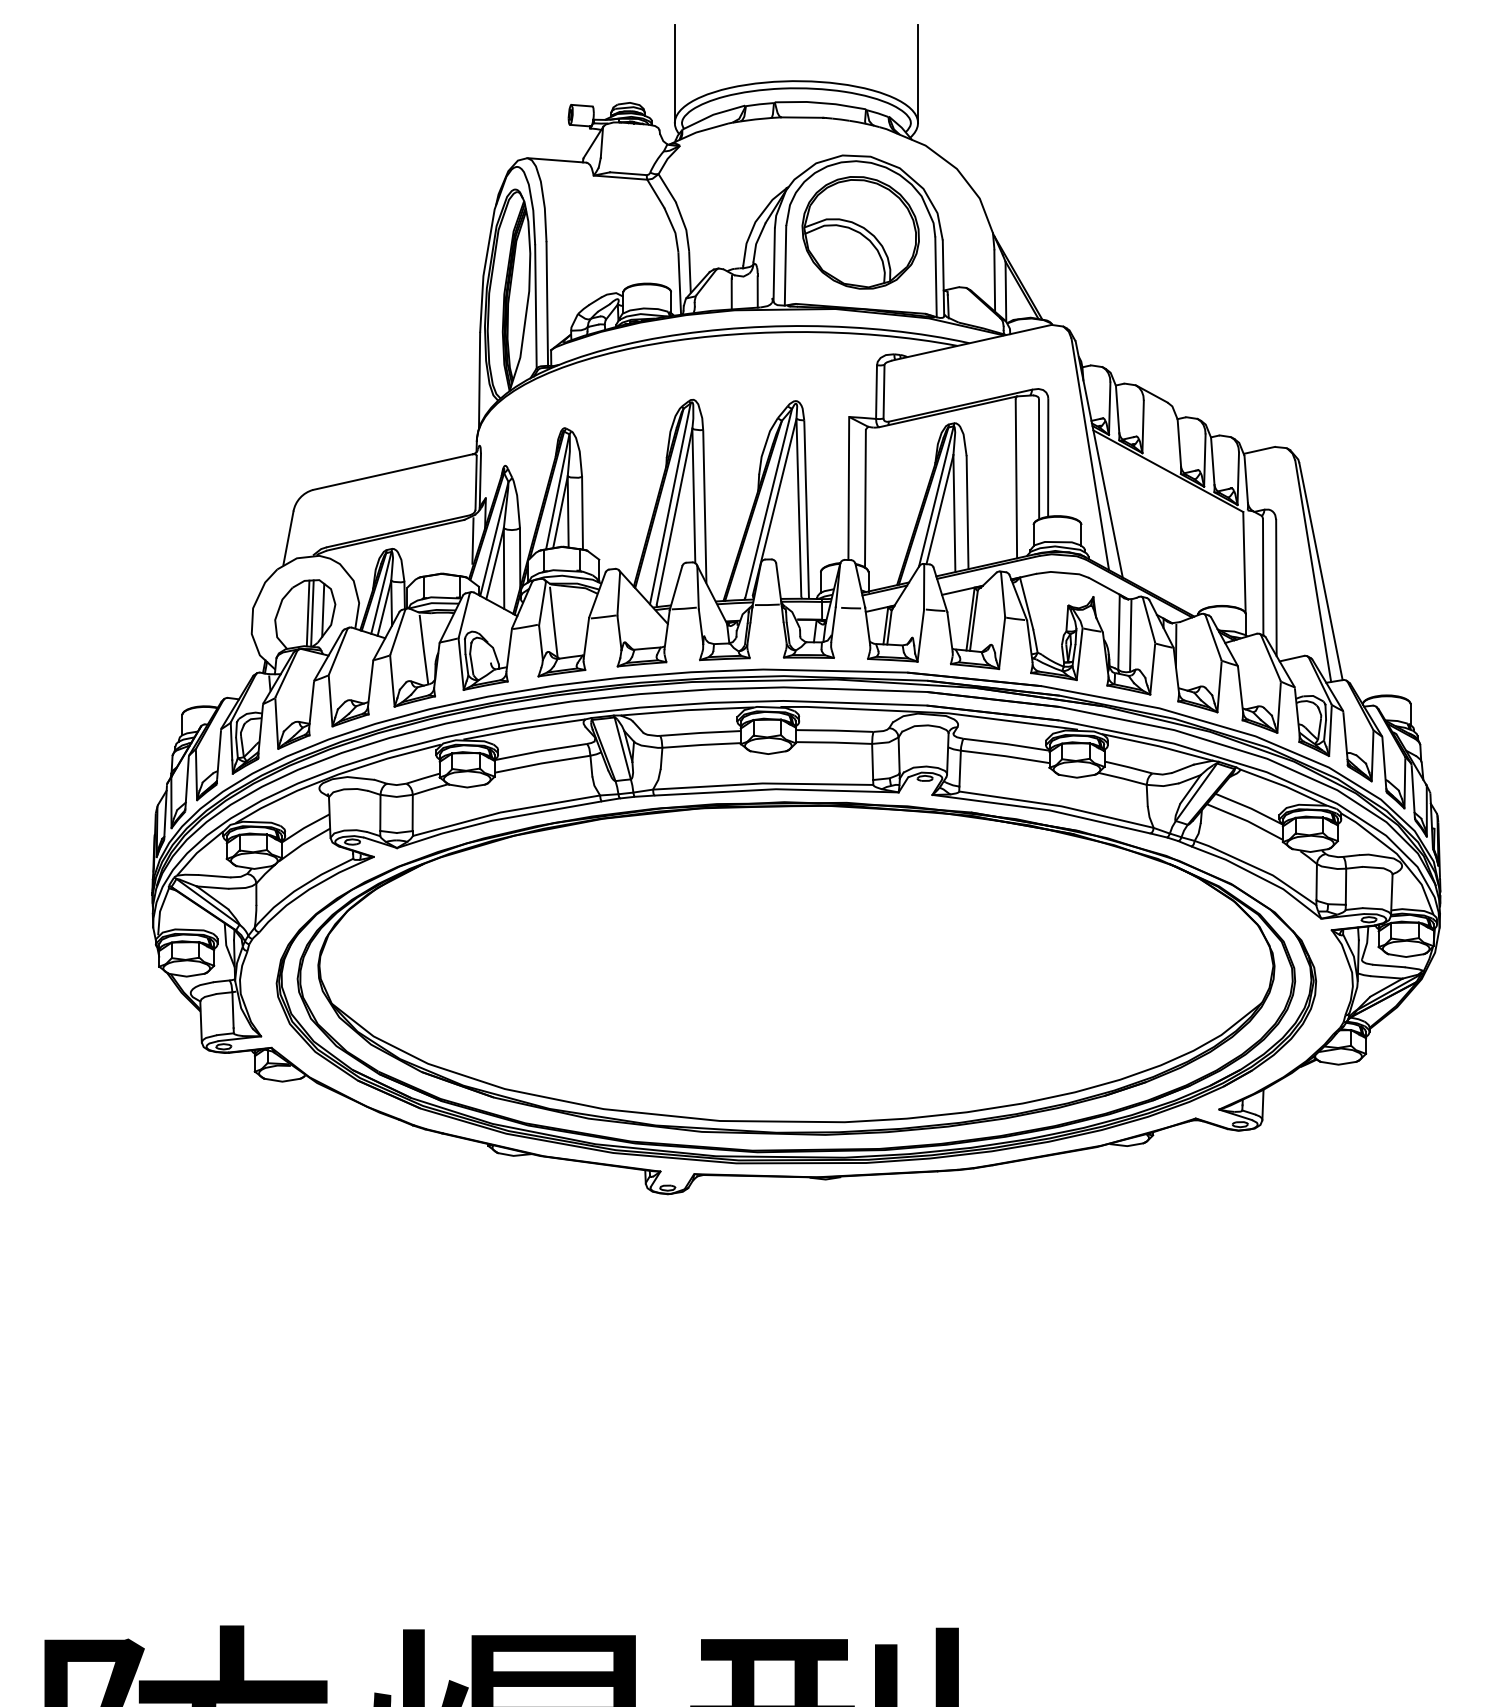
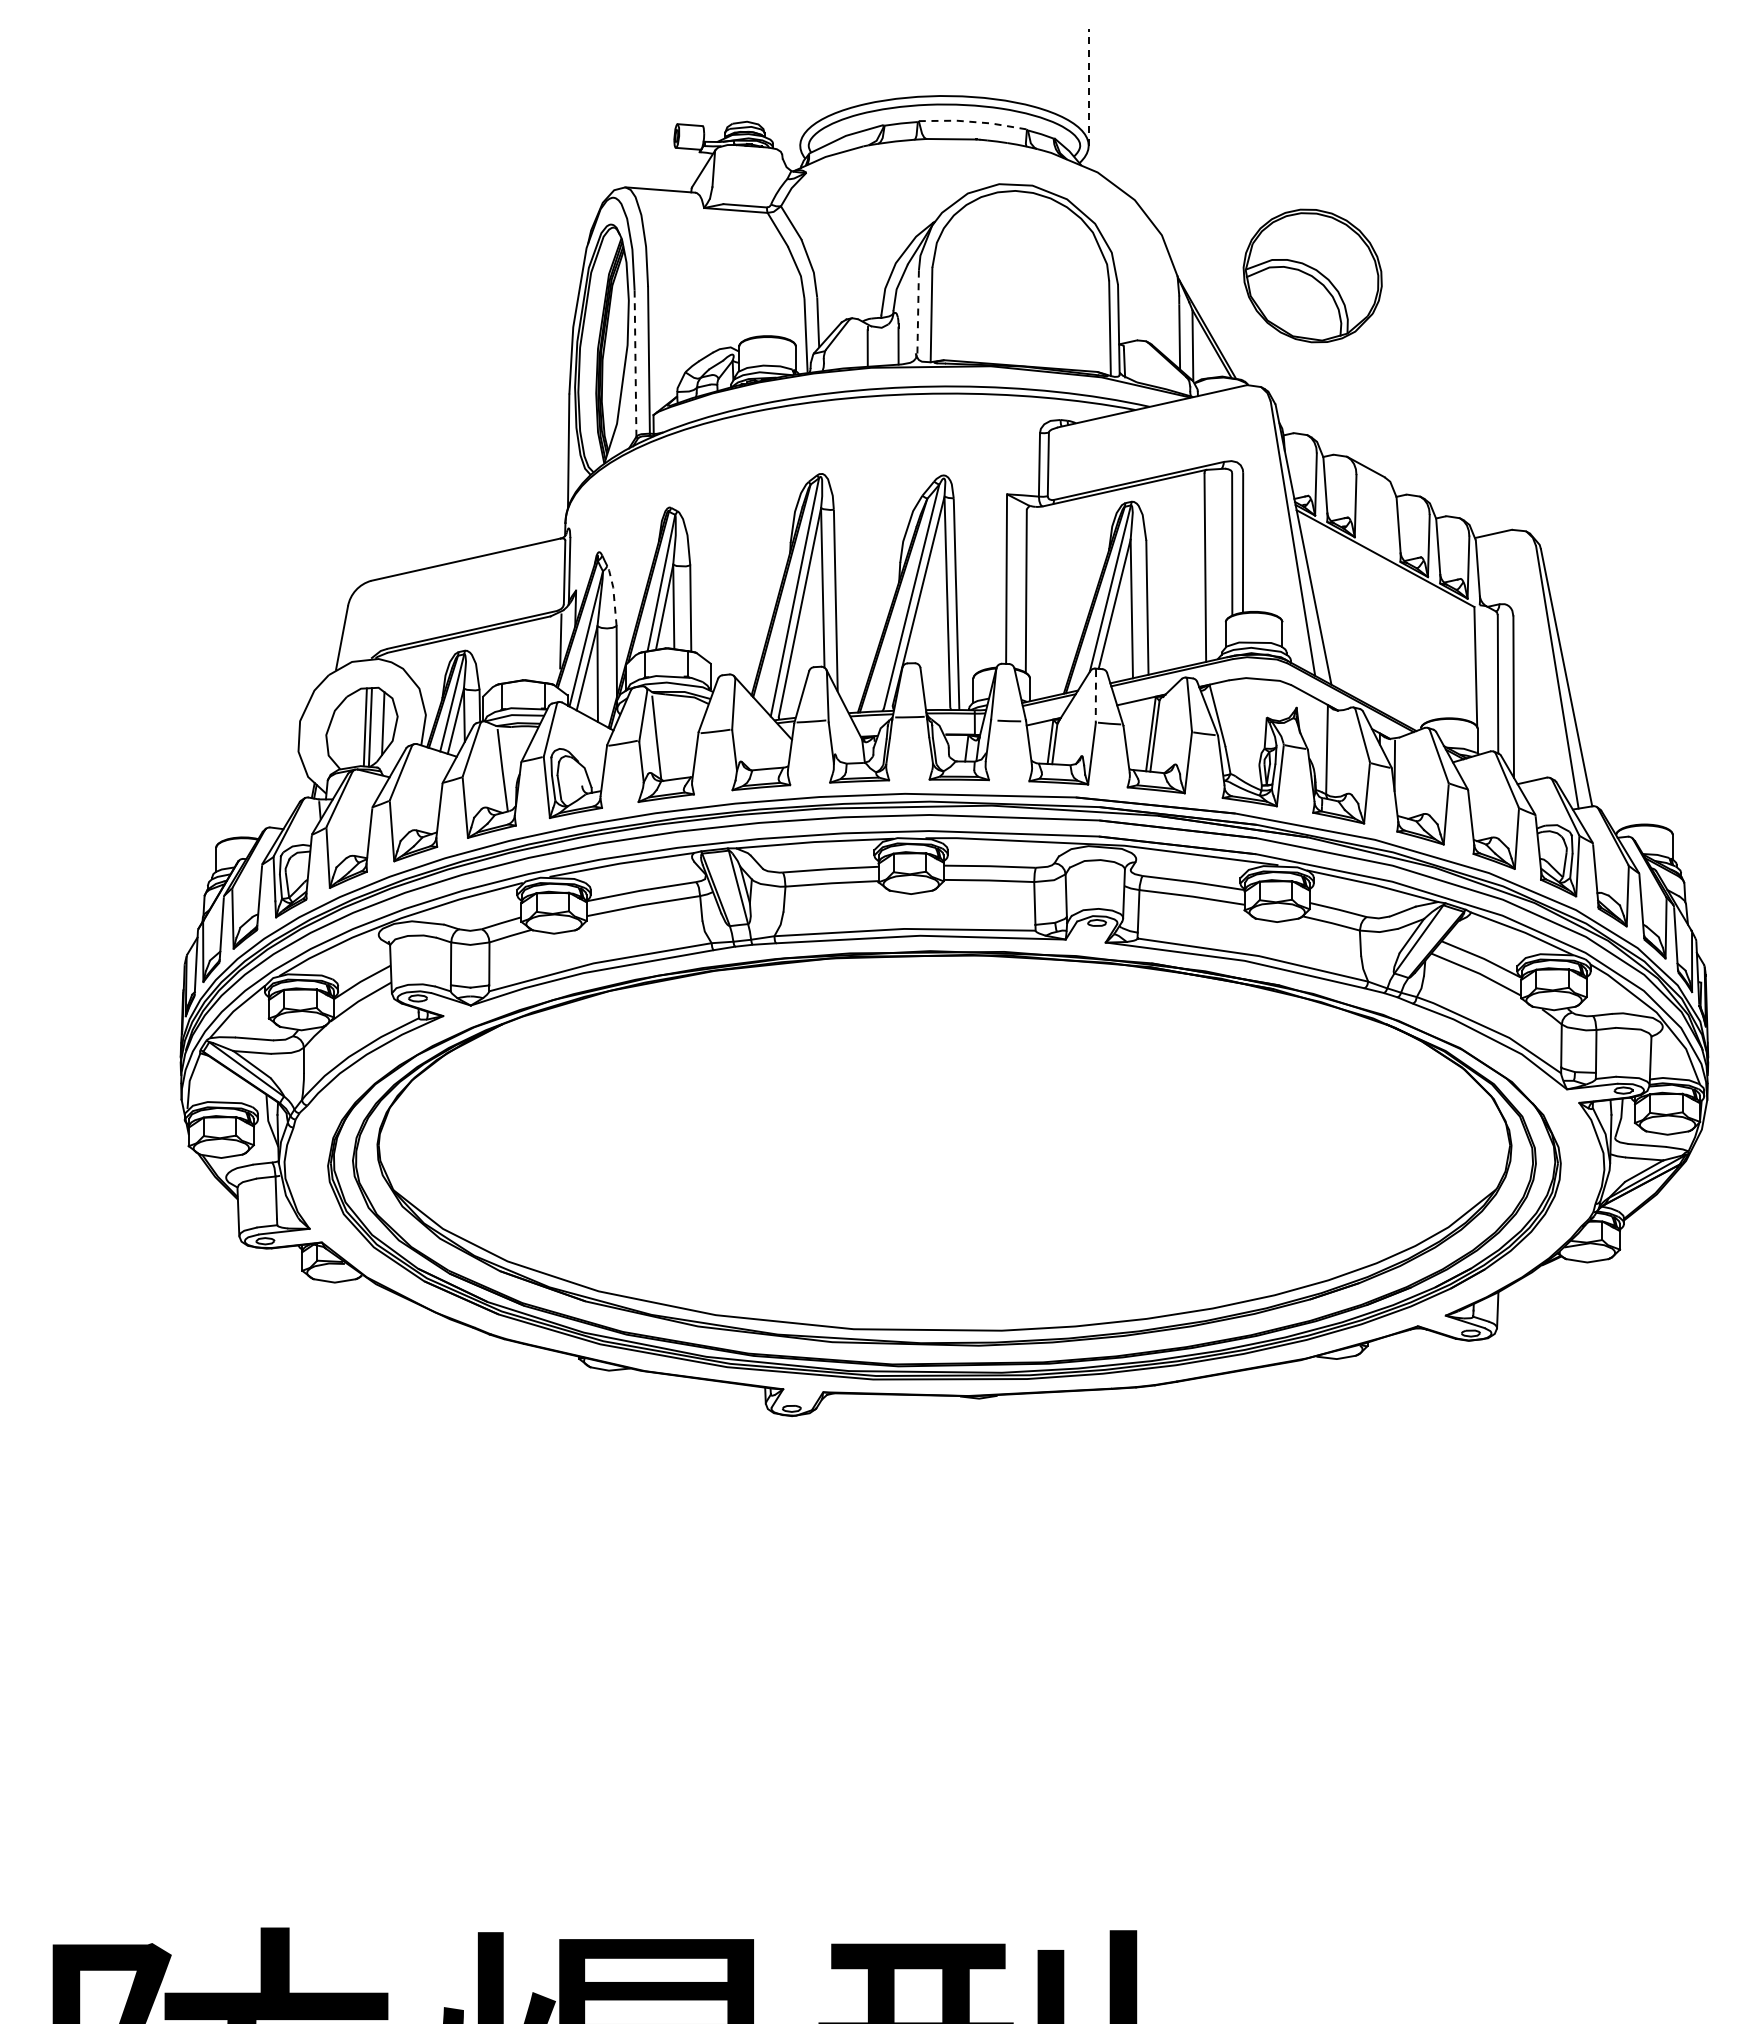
line: (675, 73) -> (800, 87), removed
line: (917, 73) -> (1088, 86), solid -> dashed
line: (820, 103) -> (973, 122), solid -> dashed
part: (860, 232) -> (1312, 275), moved
line: (774, 265) -> (918, 314), solid -> dashed
line: (535, 307) -> (635, 364), solid -> dashed
line: (517, 501) -> (613, 594), solid -> dashed
line: (923, 587) -> (1095, 696), solid -> dashed
line: (1130, 635) -> (1340, 753), removed

